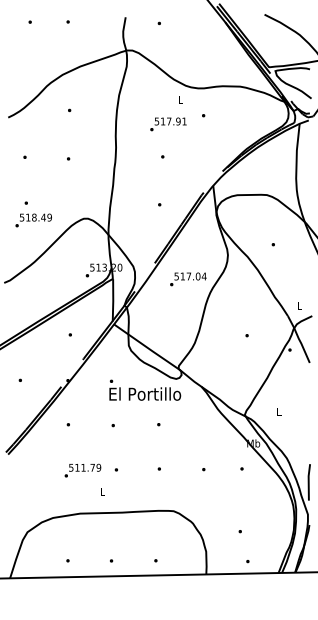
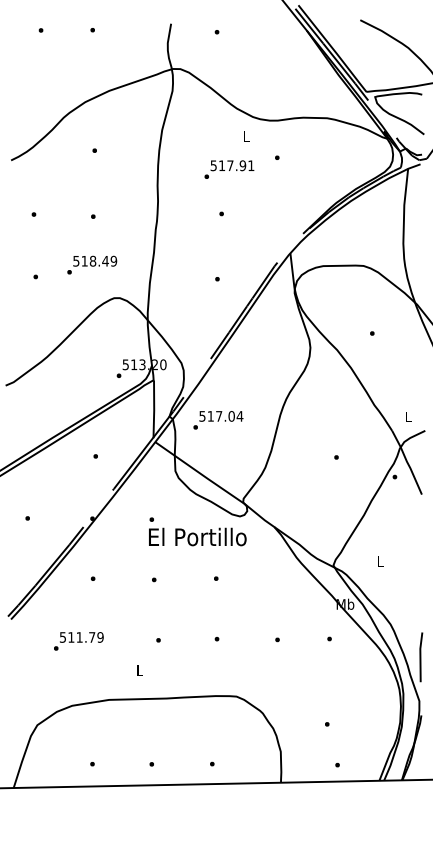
text: (33, 220) -> (91, 265), moved
text: (188, 279) -> (218, 420), moved
text: (82, 470) -> (78, 641), moved

